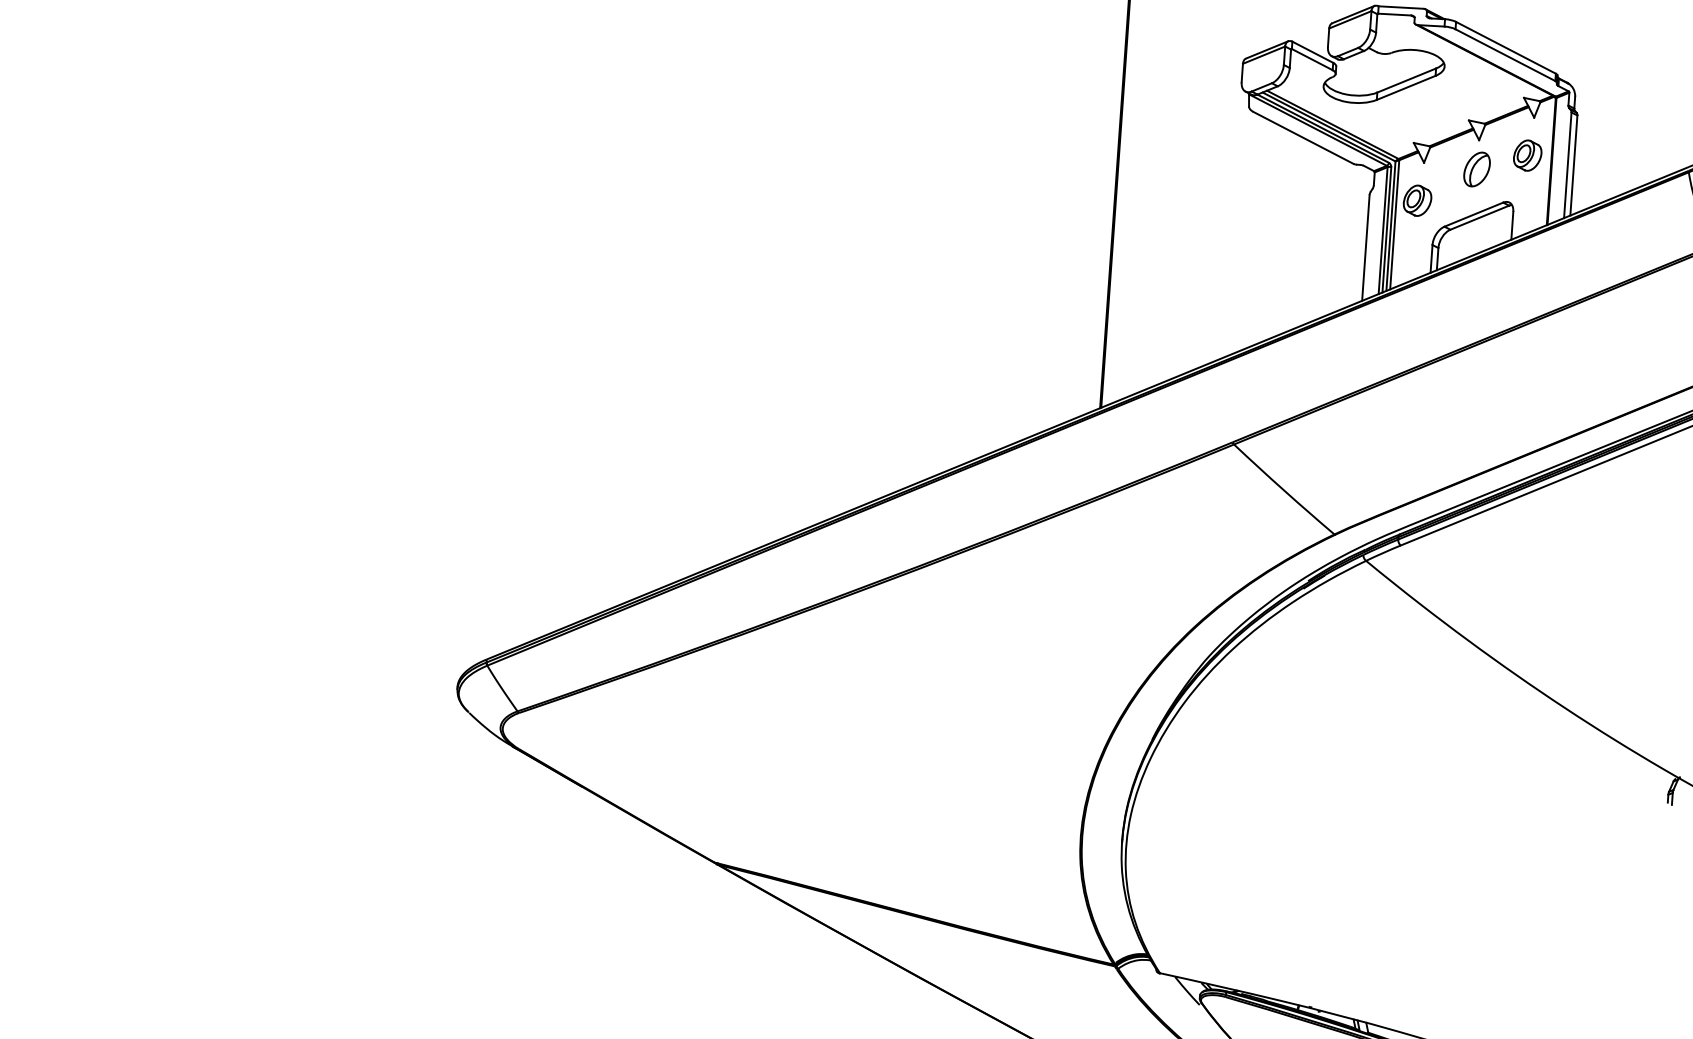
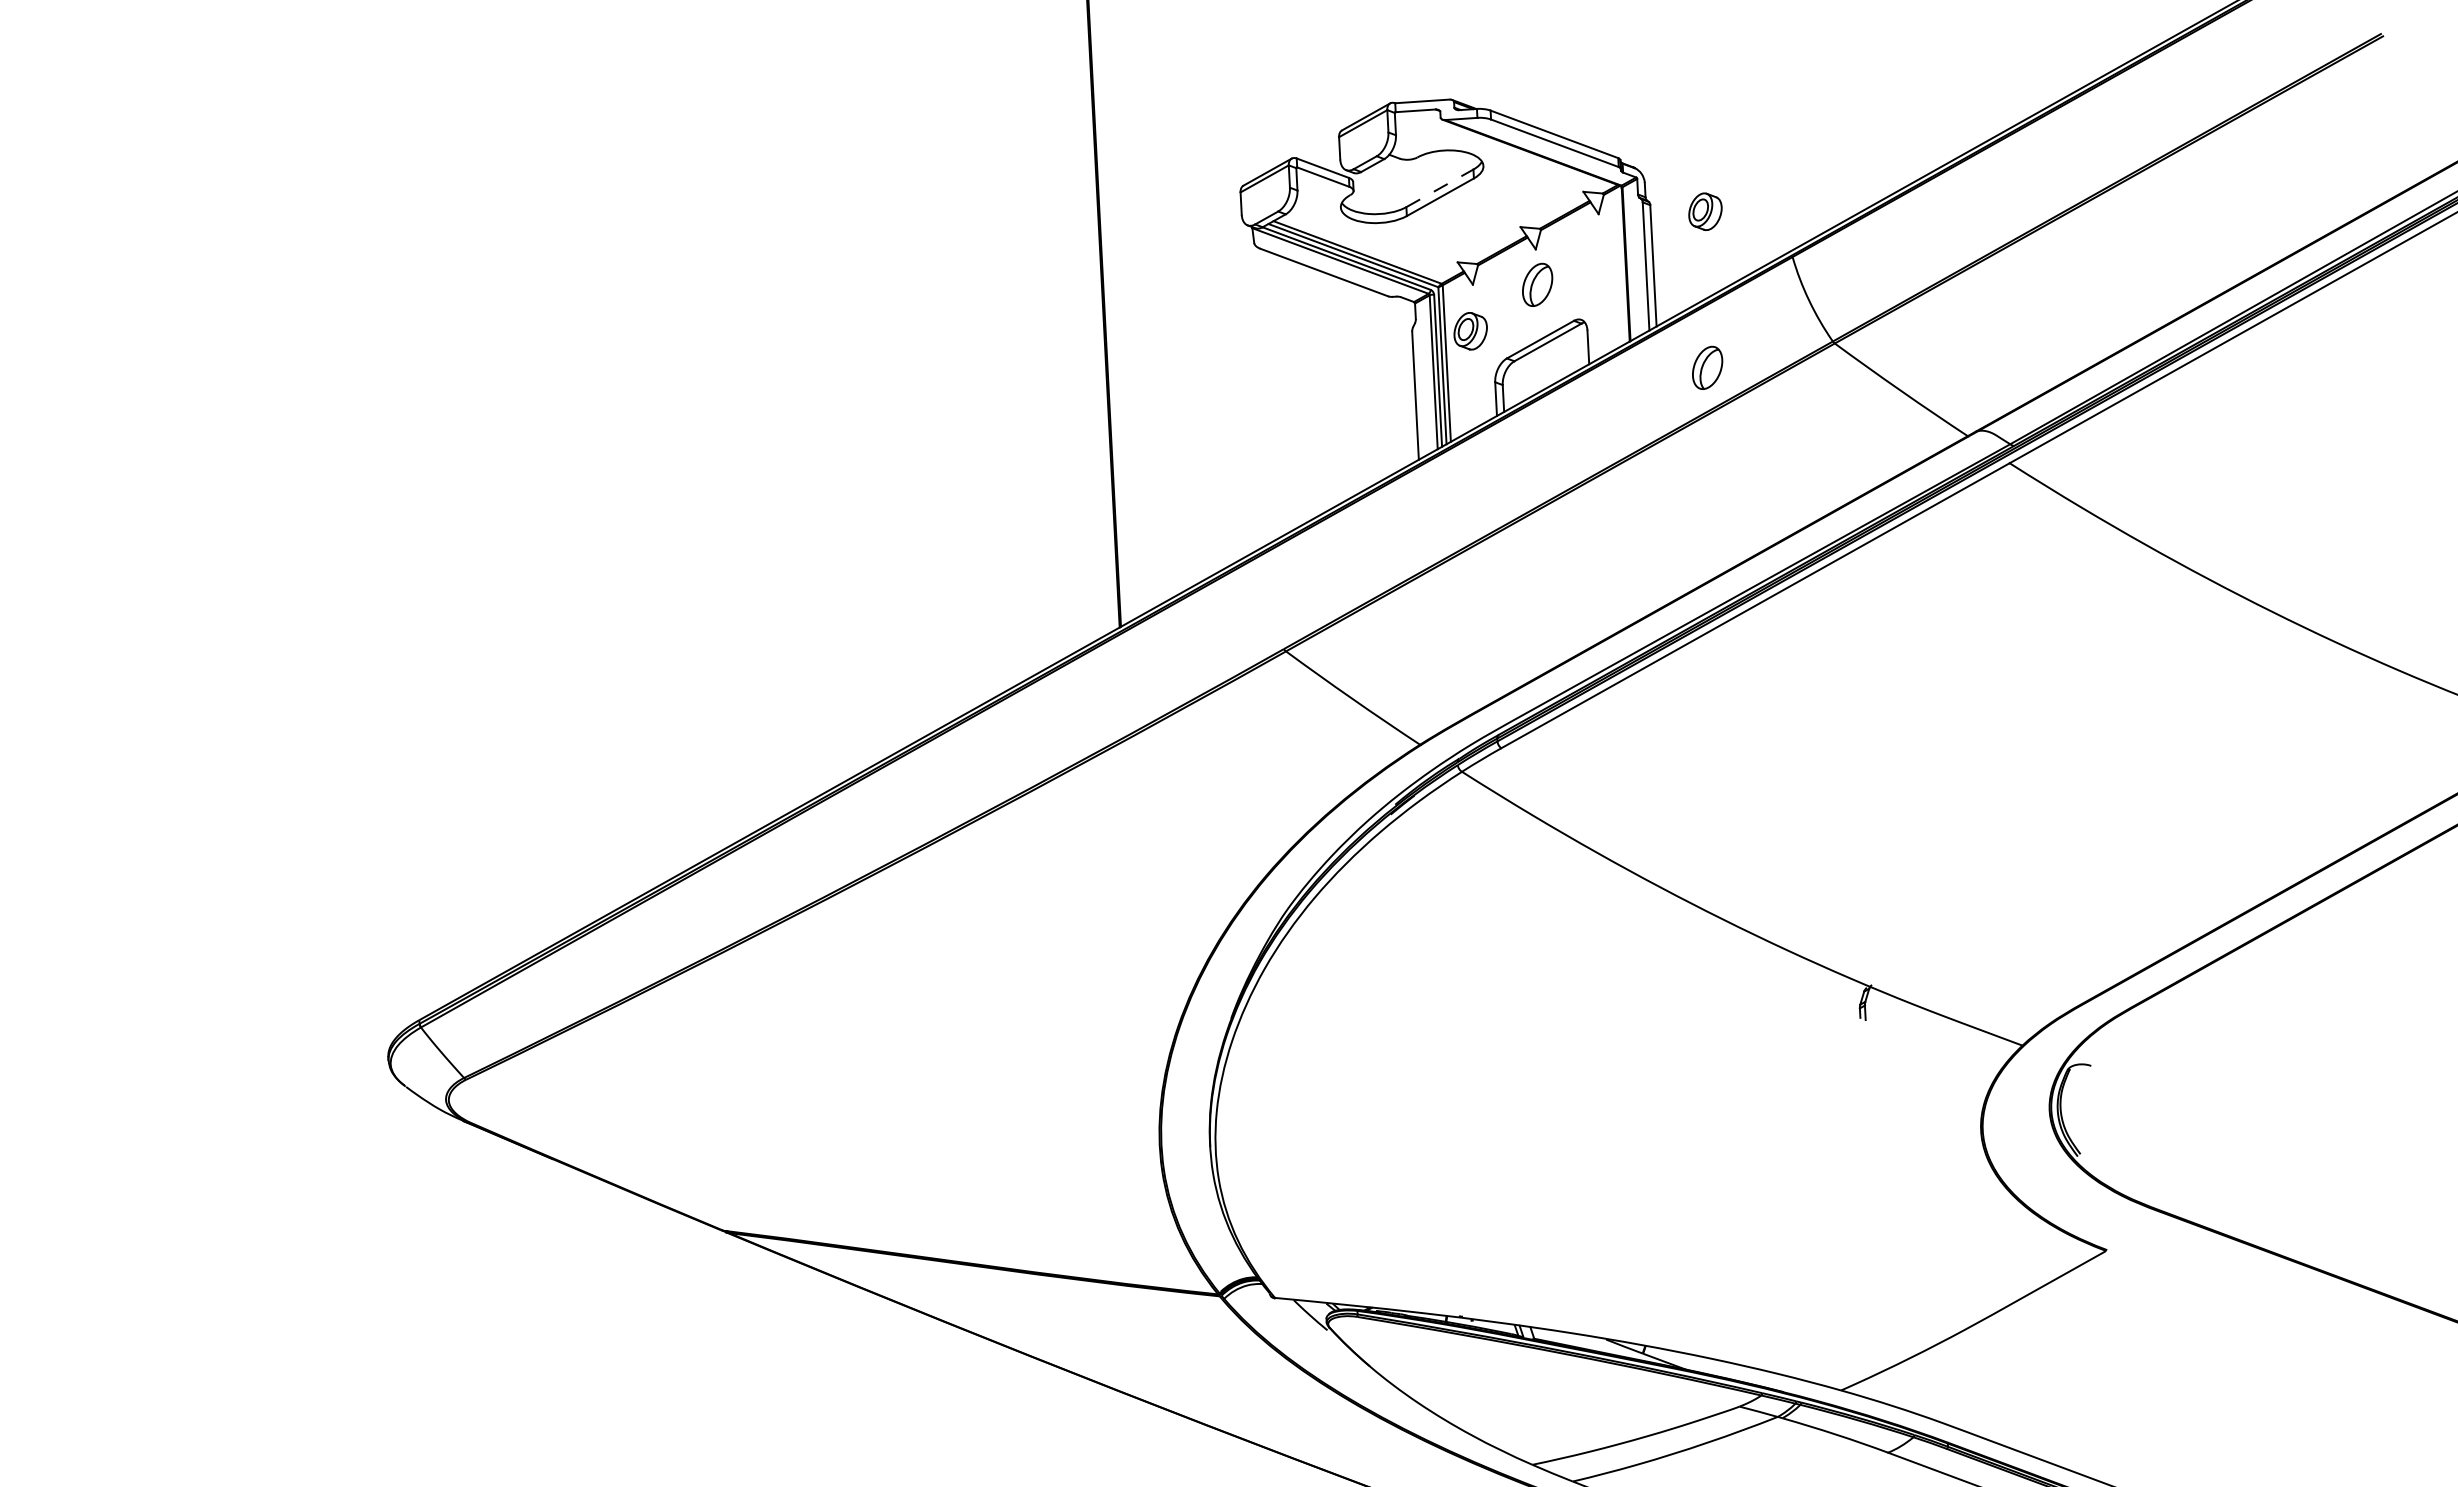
line: (1407, 80) -> (1440, 188), solid -> dashed
part: (1527, 155) -> (1705, 211), moved
part: (1607, 254) -> (1707, 367), added

